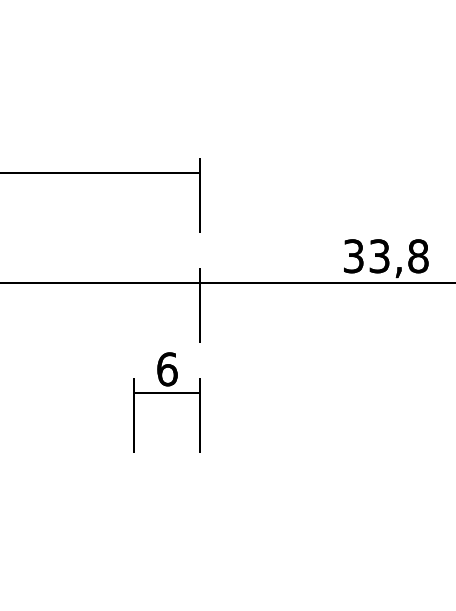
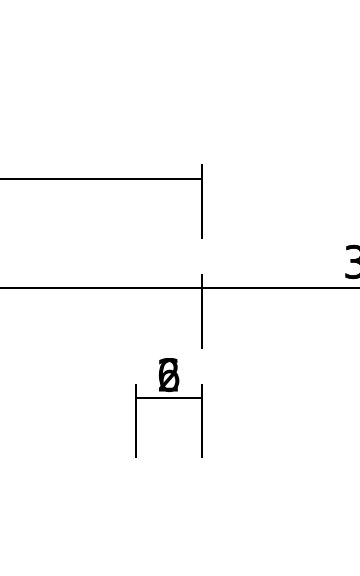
text: (167, 369) -> (169, 375), 6 -> 2

